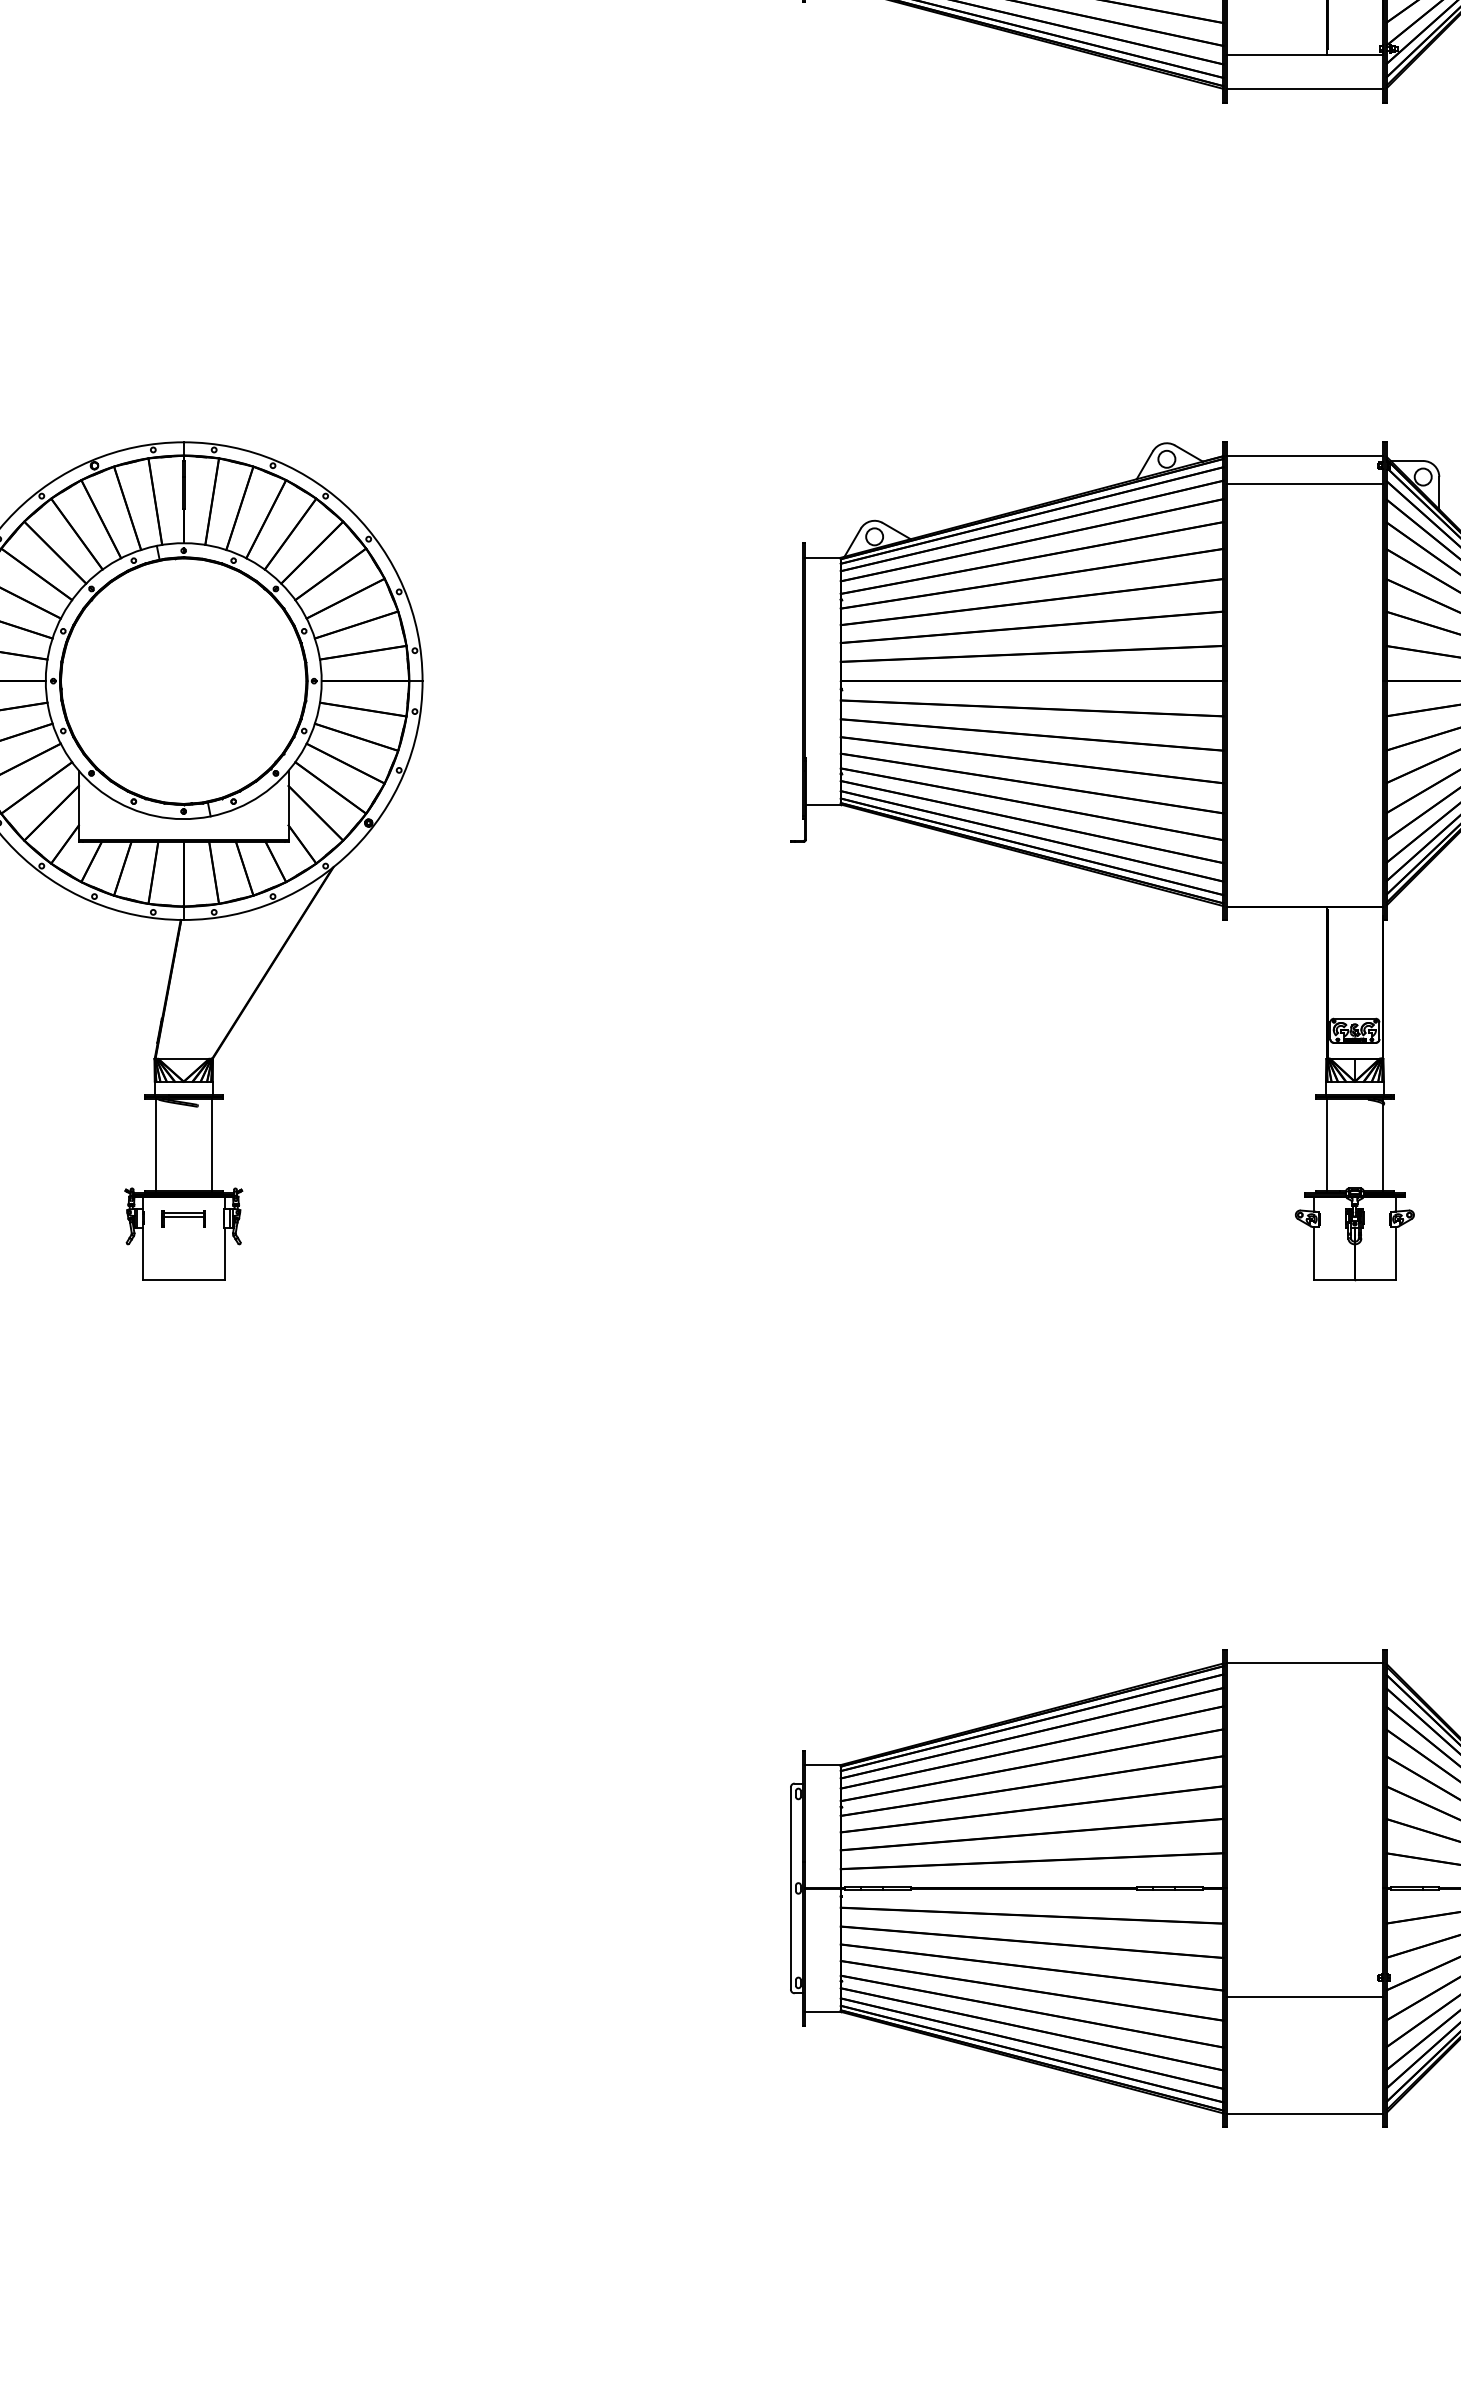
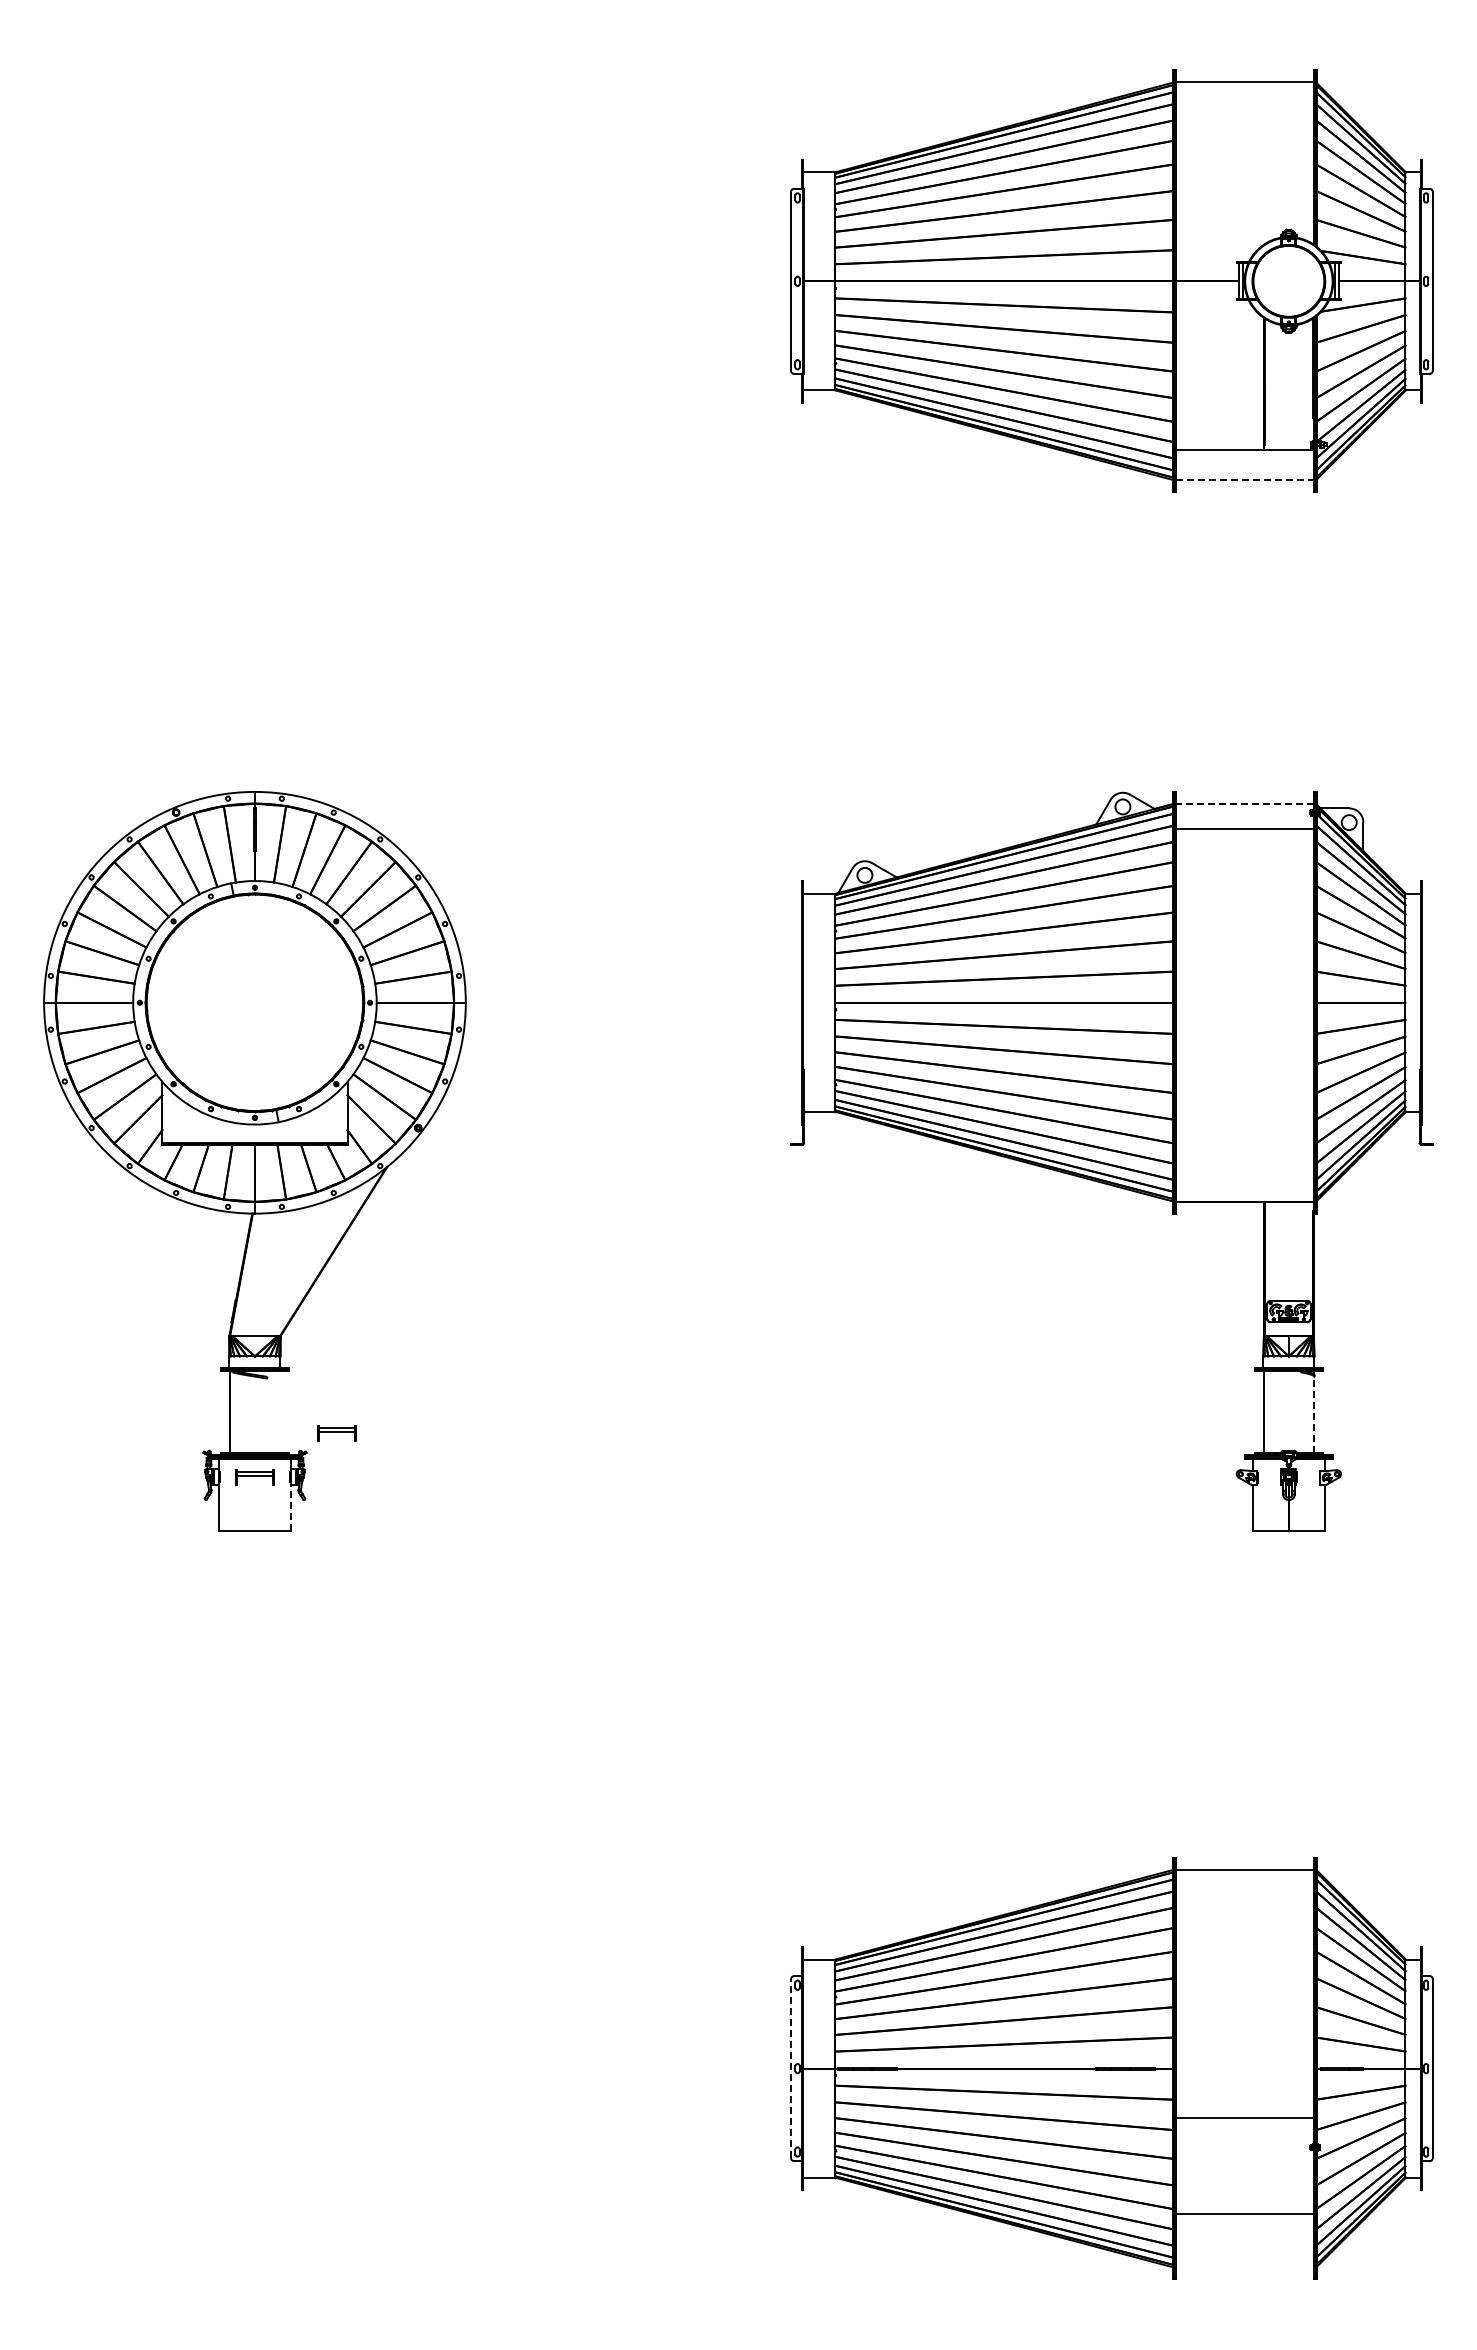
line: (1305, 89) -> (1245, 480), solid -> dashed
line: (1305, 455) -> (1245, 803), solid -> dashed
line: (211, 1145) -> (279, 1412), removed
line: (1382, 1147) -> (1313, 1414), solid -> dashed
part: (276, 1169) -> (336, 1433), added
line: (225, 1252) -> (291, 1507), solid -> dashed
line: (790, 1888) -> (790, 2068), solid -> dashed
line: (1304, 1997) -> (1244, 2117), moved
line: (1304, 2113) -> (1244, 2213), moved

